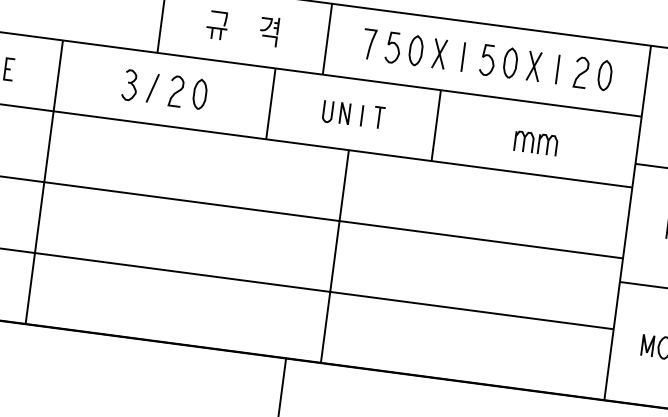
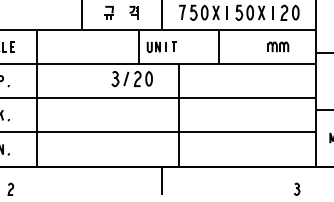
part: (163, 88) -> (131, 78), moved
part: (352, 113) -> (161, 46), moved
part: (536, 141) -> (278, 46), moved

